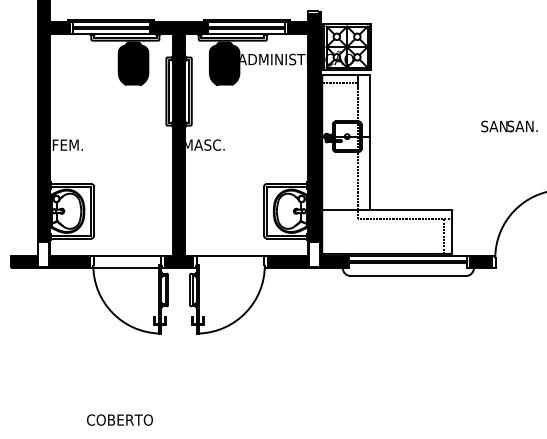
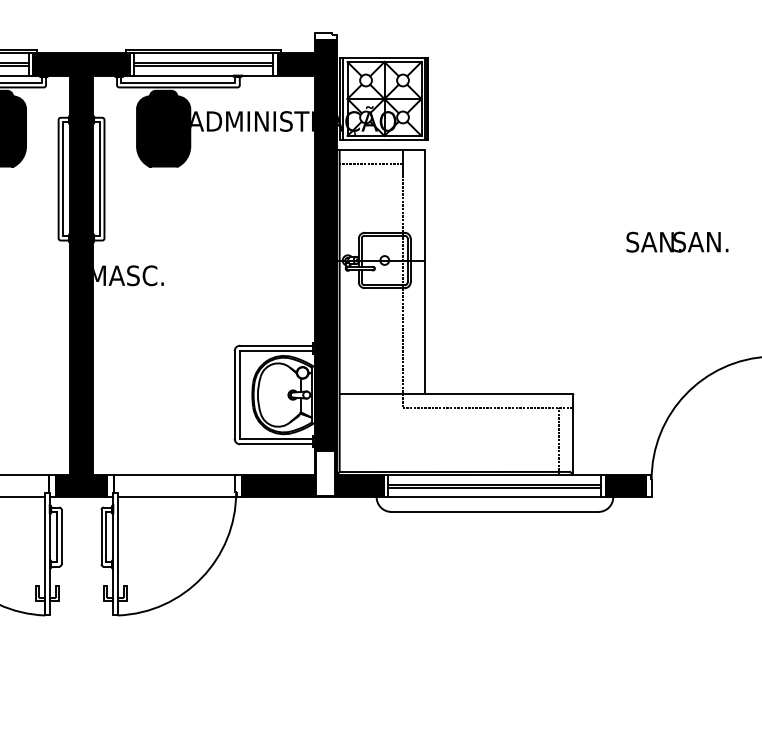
line: (232, 267) -> (177, 496), added
line: (408, 267) -> (495, 496), added

